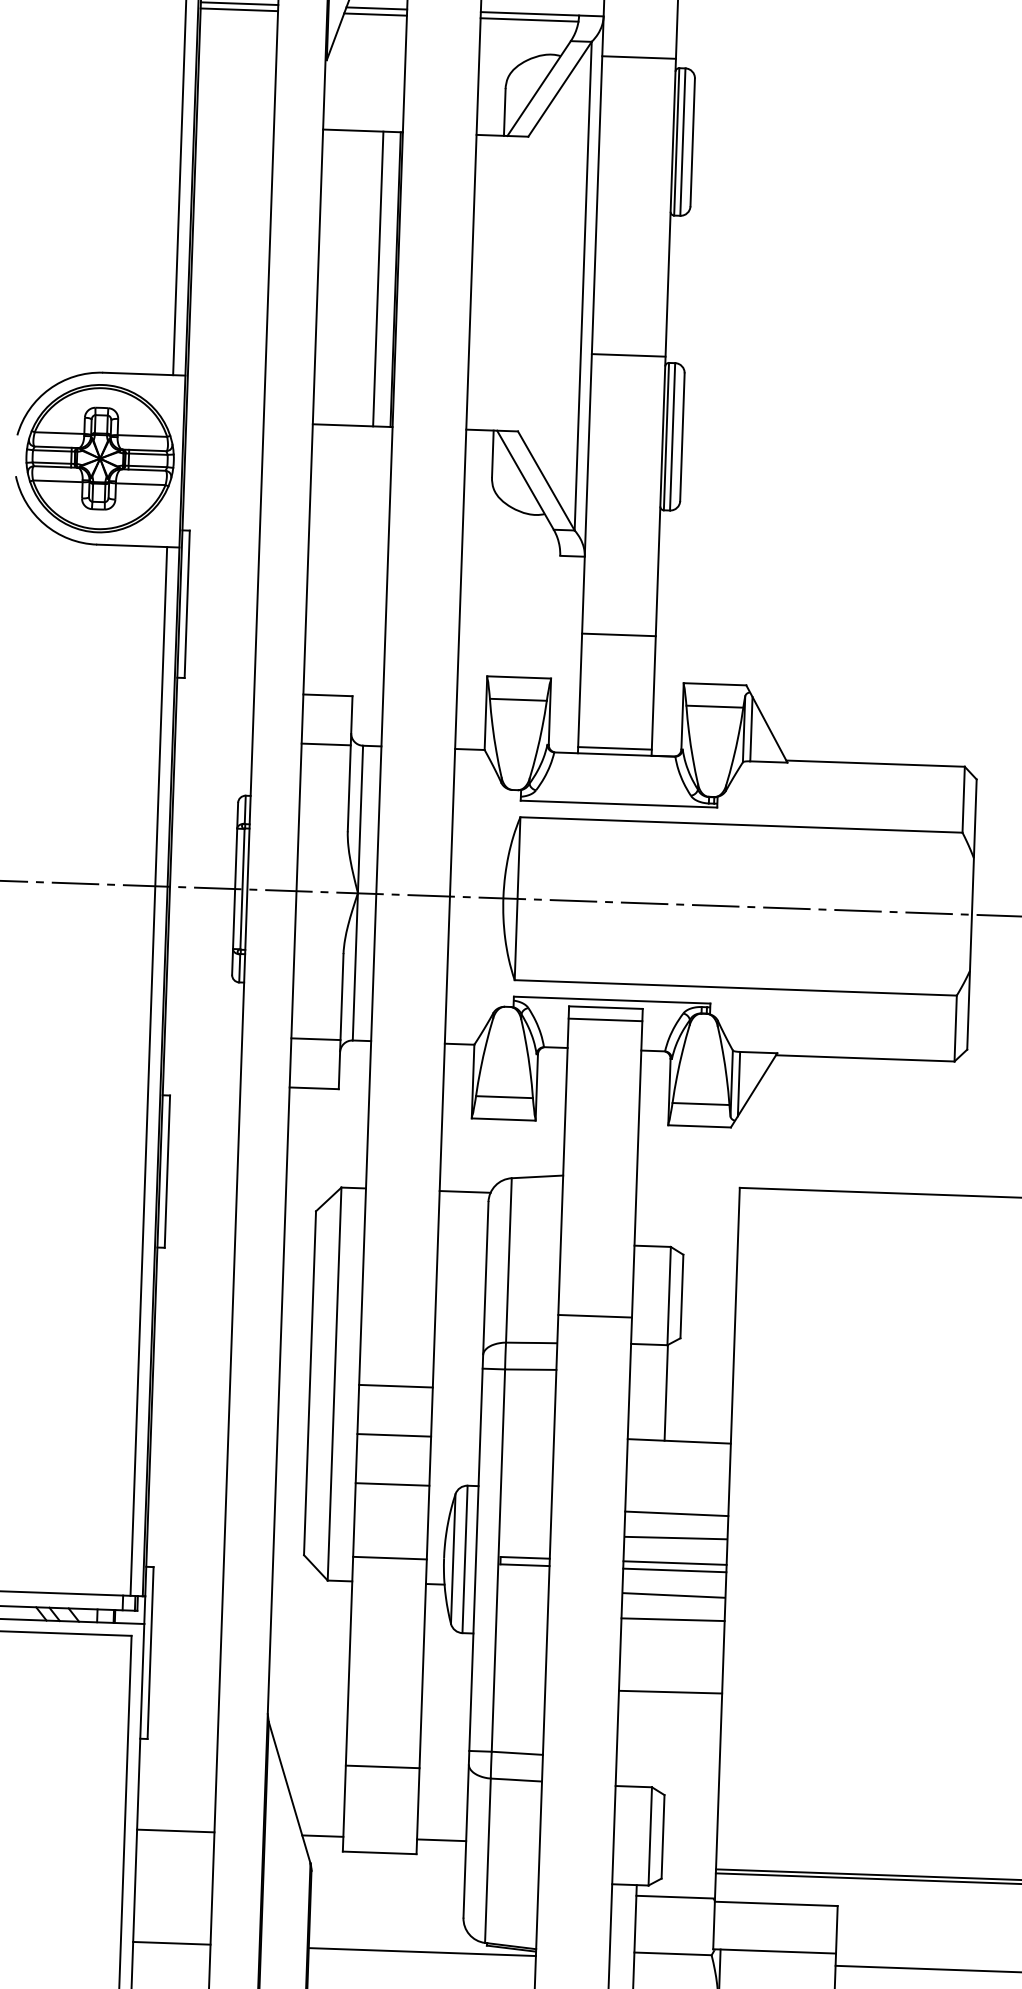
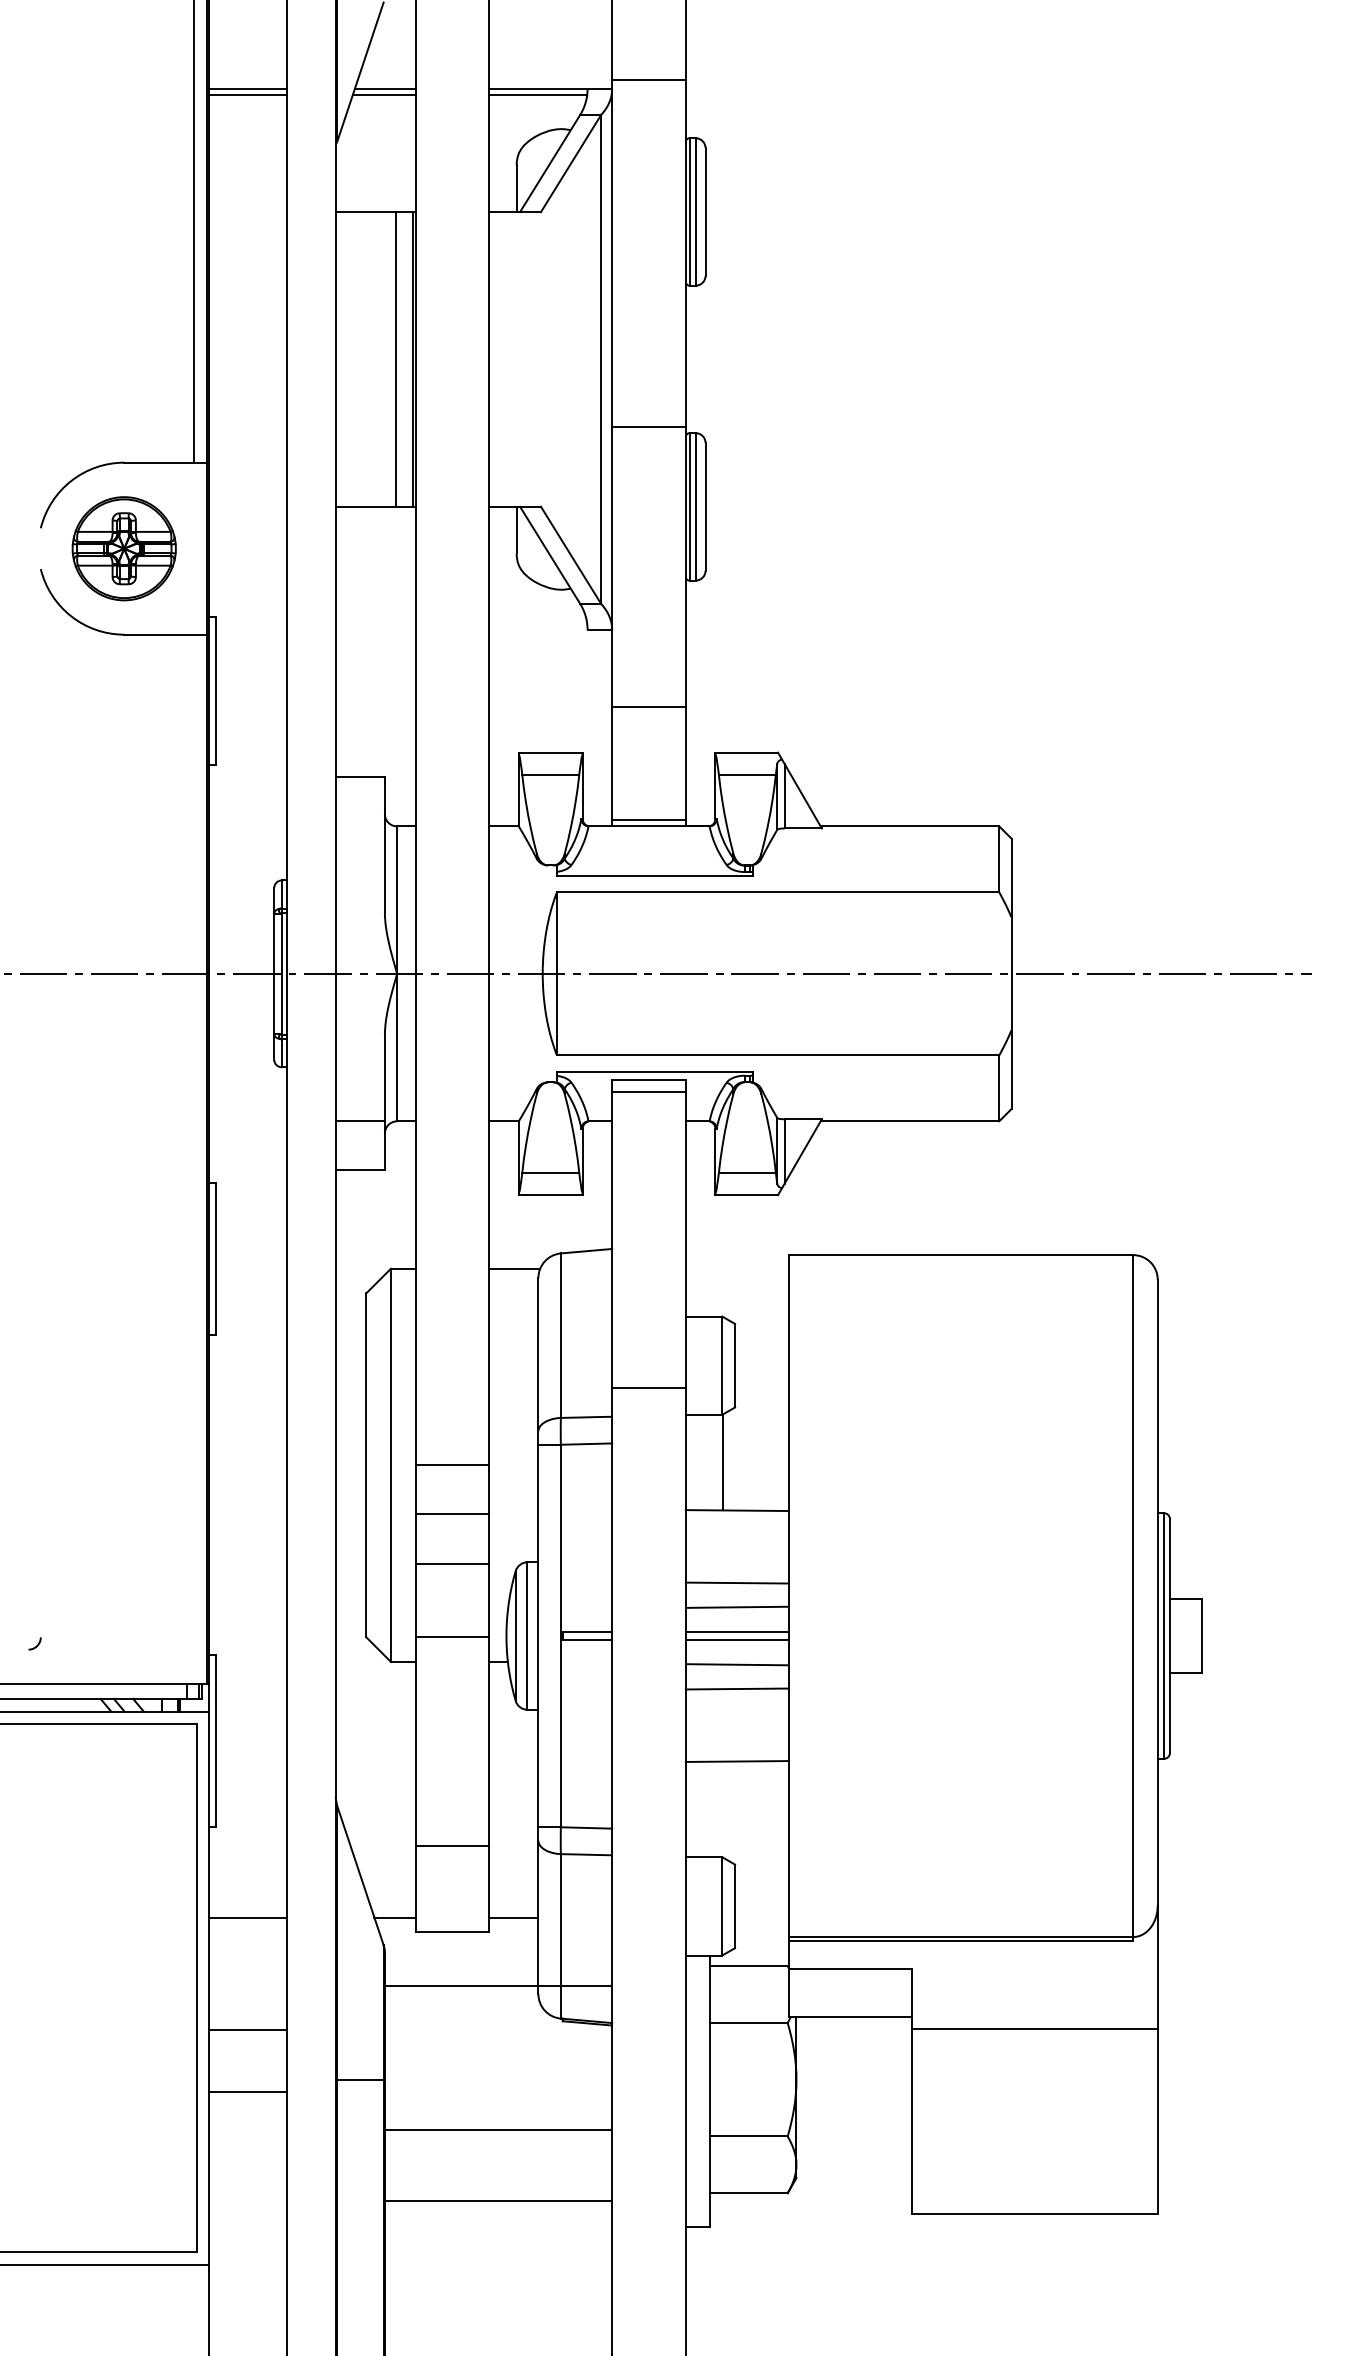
line: (638, 57) -> (648, 79), moved
part: (99, 458) -> (123, 548), size x0.7
line: (325, 744) -> (359, 826), removed
line: (148, 1071) -> (194, 1159), removed
line: (422, 1951) -> (498, 1985), moved

